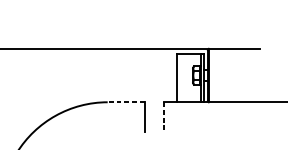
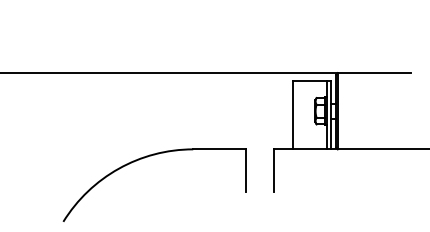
line: (126, 102) -> (219, 149), dashed -> solid
line: (164, 117) -> (274, 171), dashed -> solid

